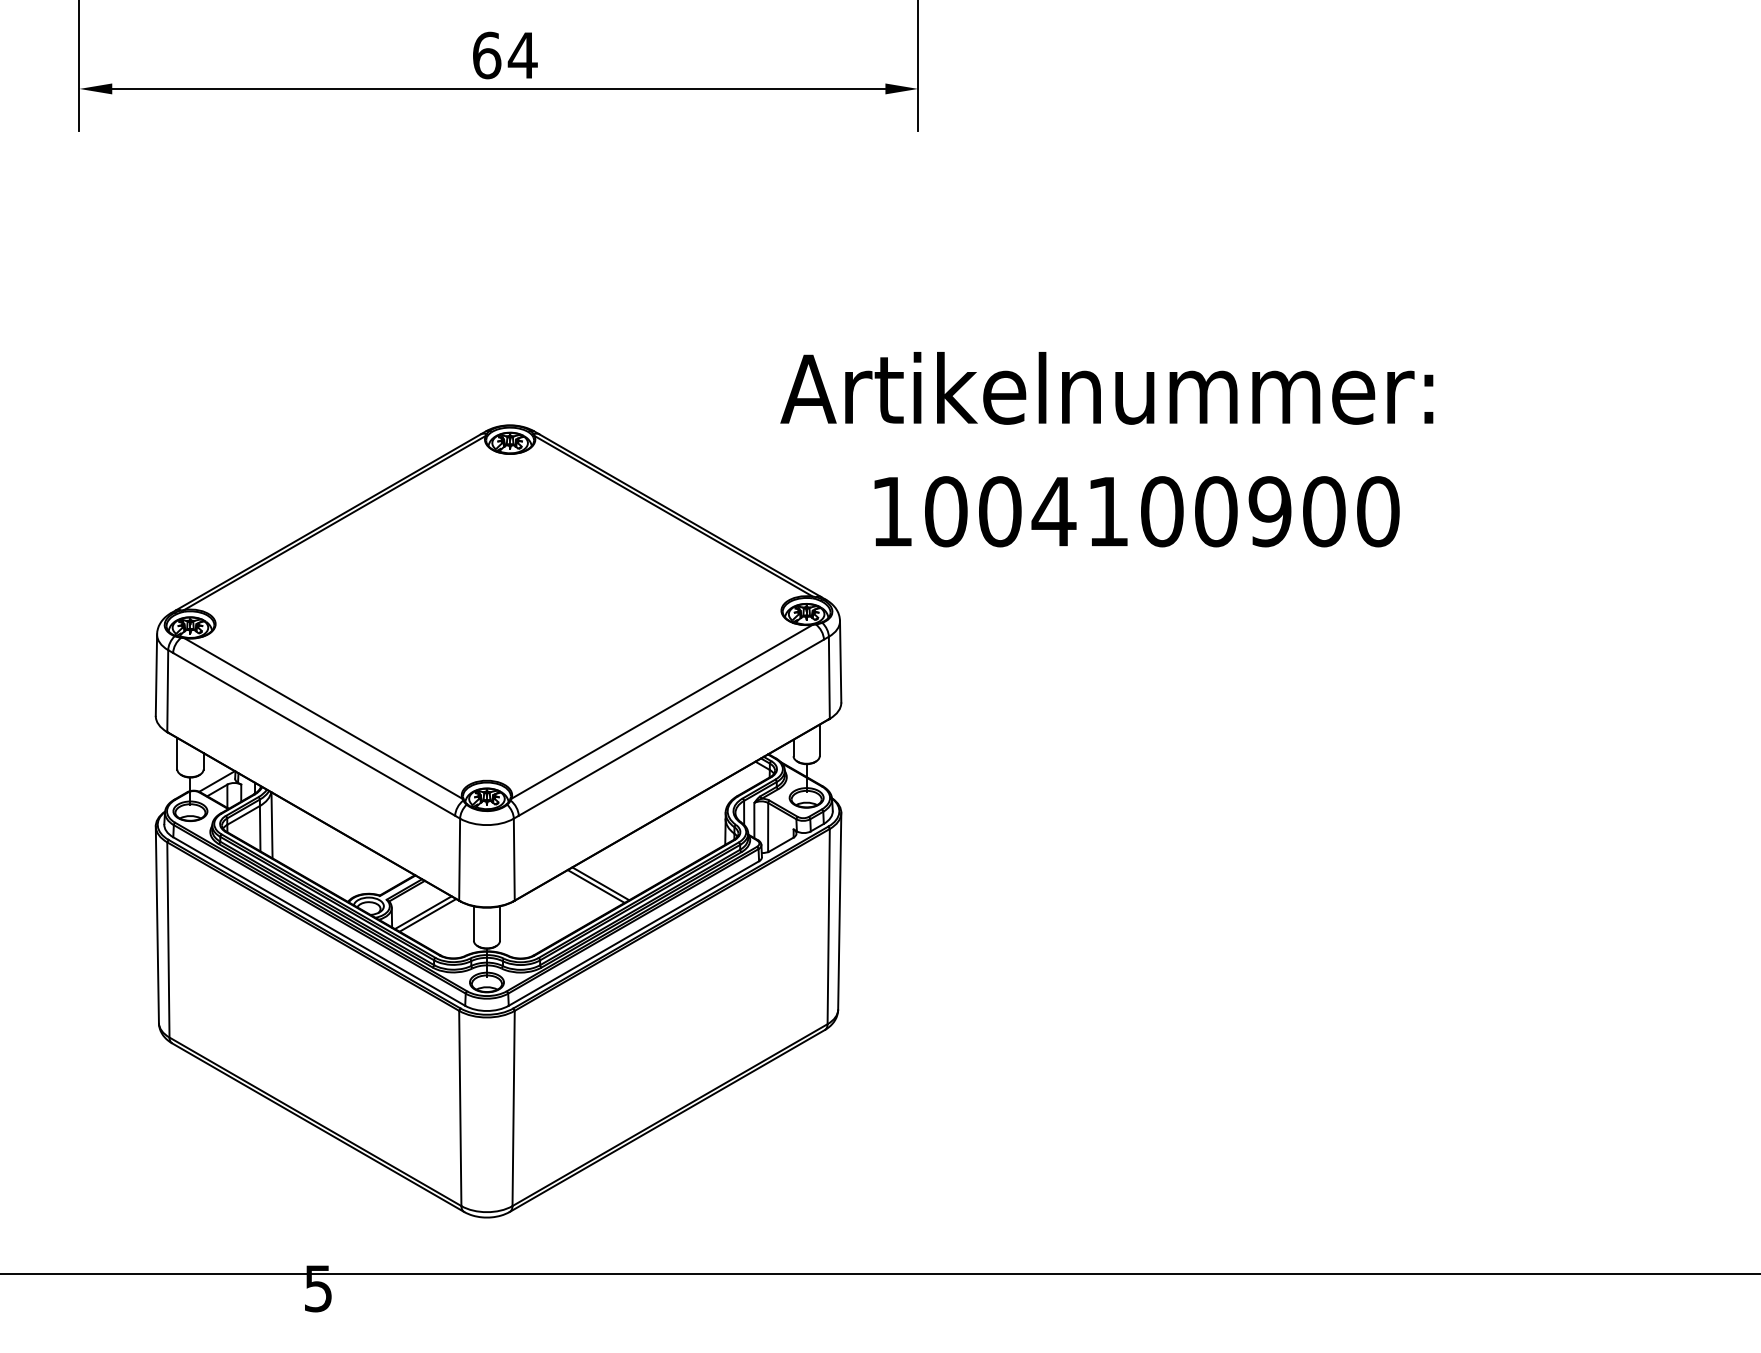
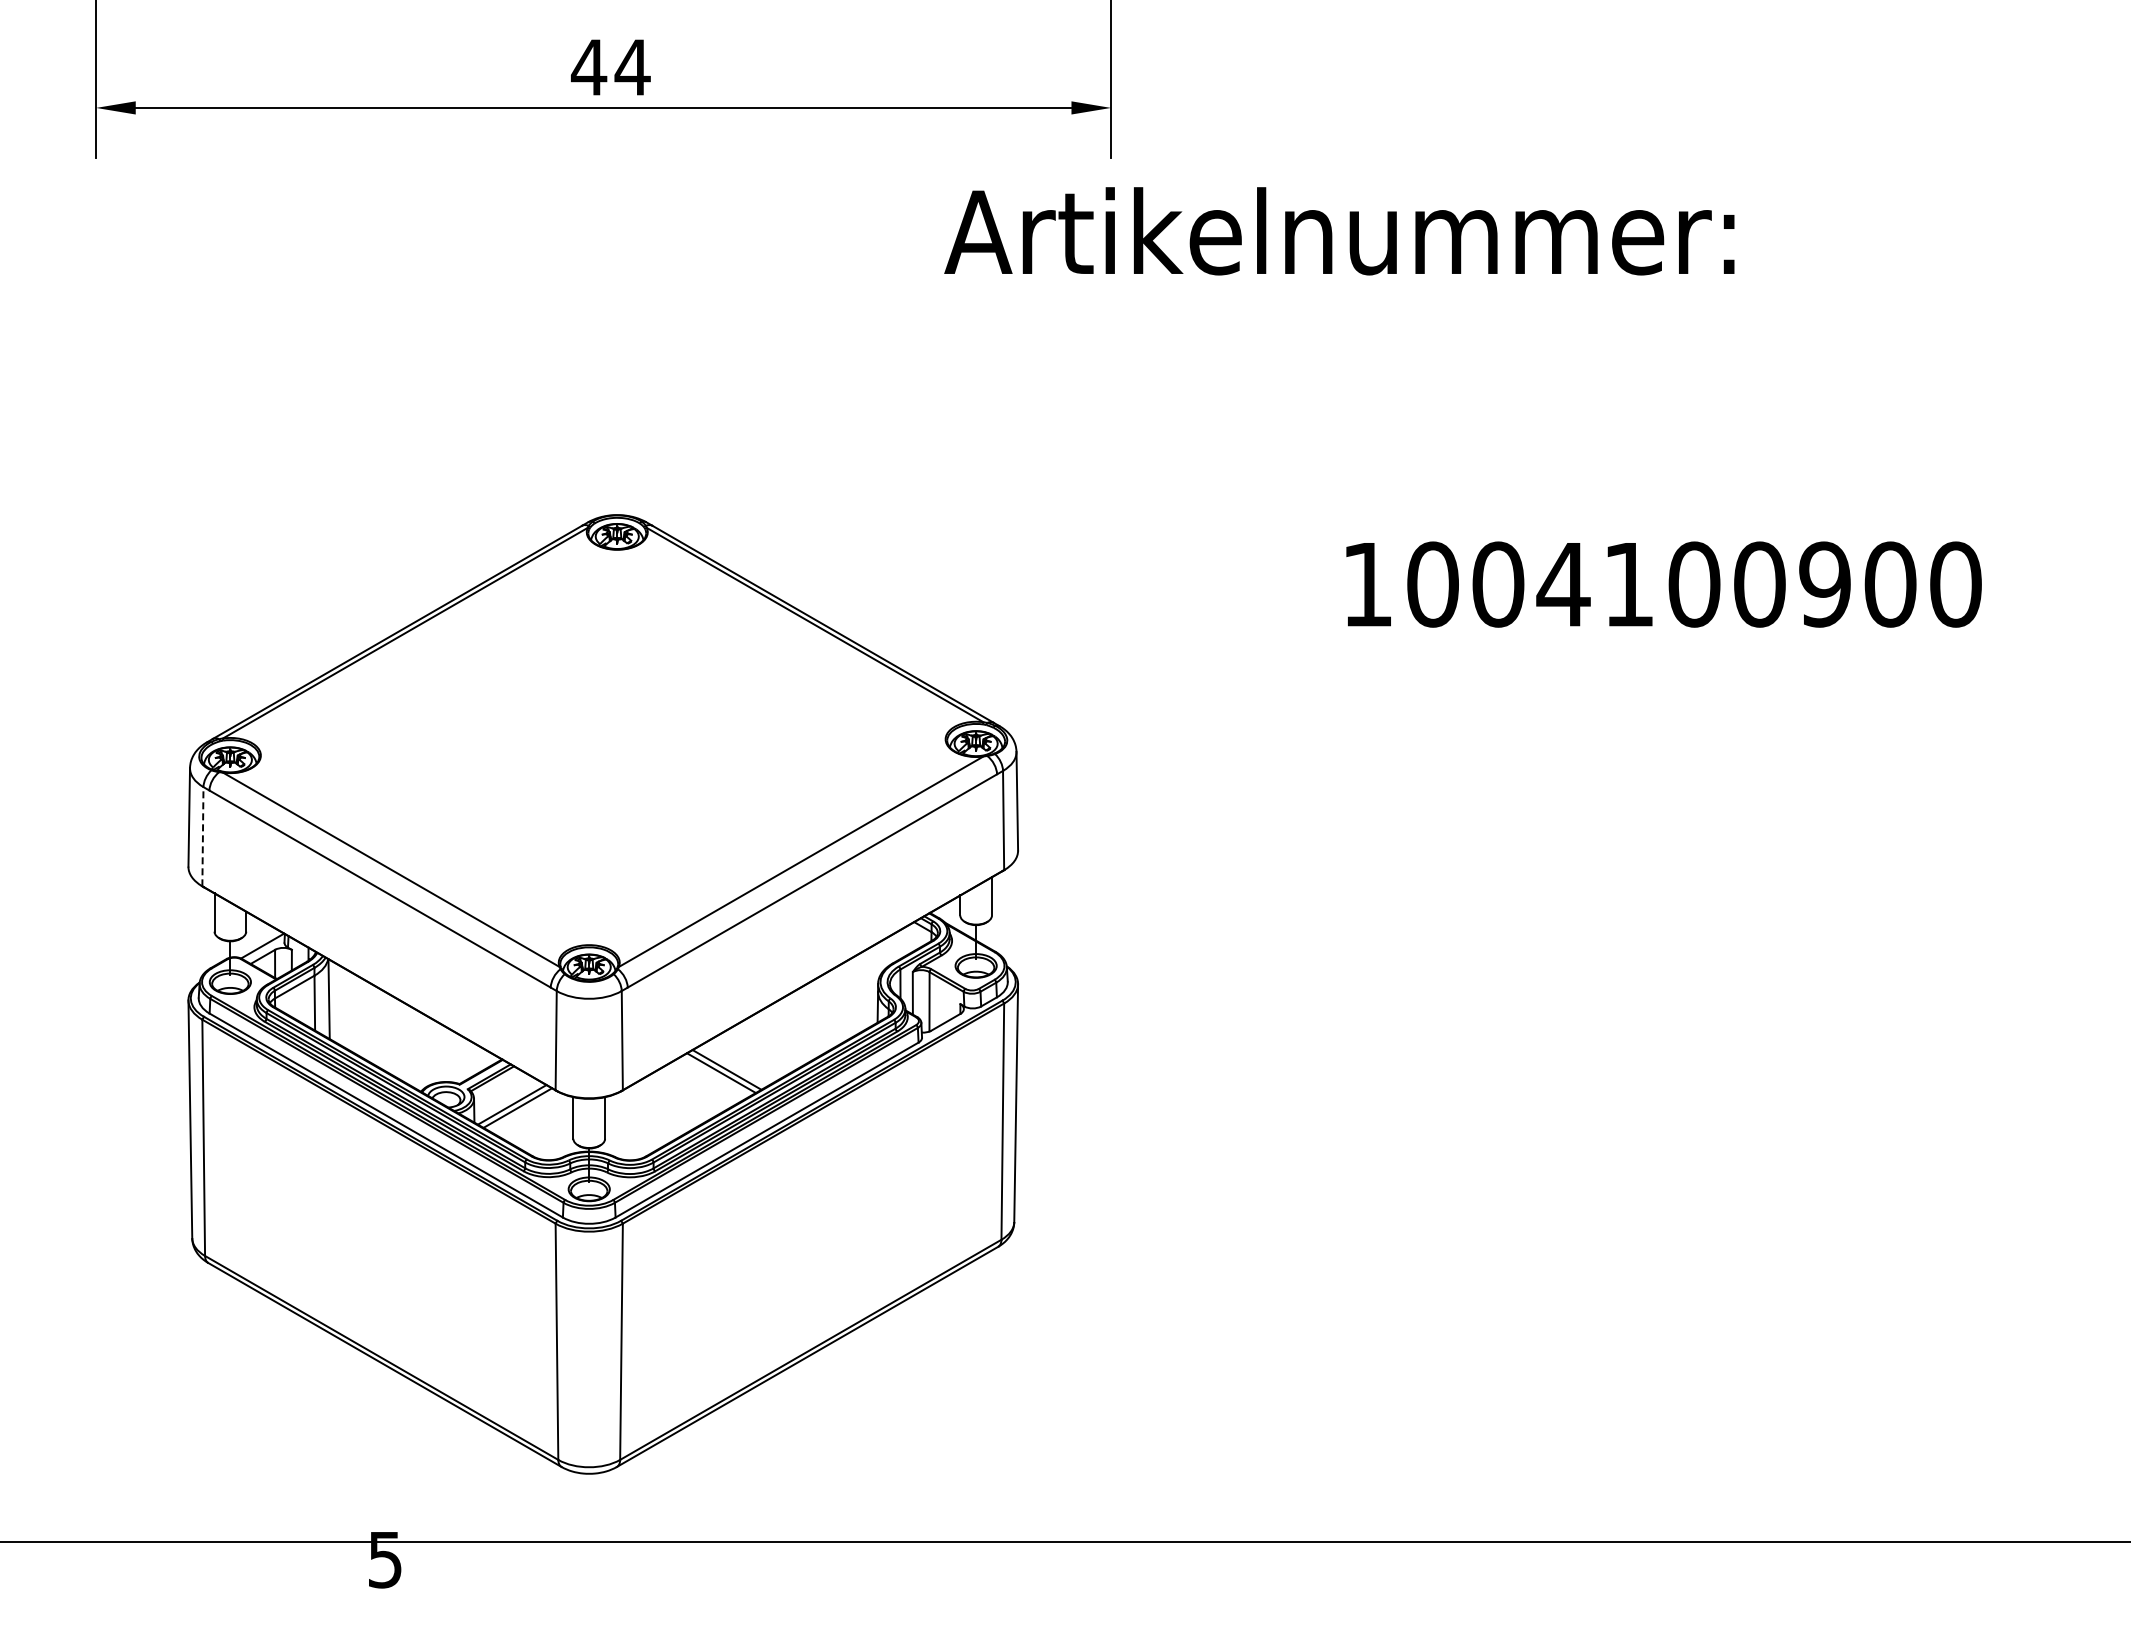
text: (486, 55) -> (588, 67), 64 -> 44
text: (1106, 388) -> (1339, 231), moved
text: (1136, 511) -> (1663, 584), moved
line: (167, 690) -> (202, 836), solid -> dashed

